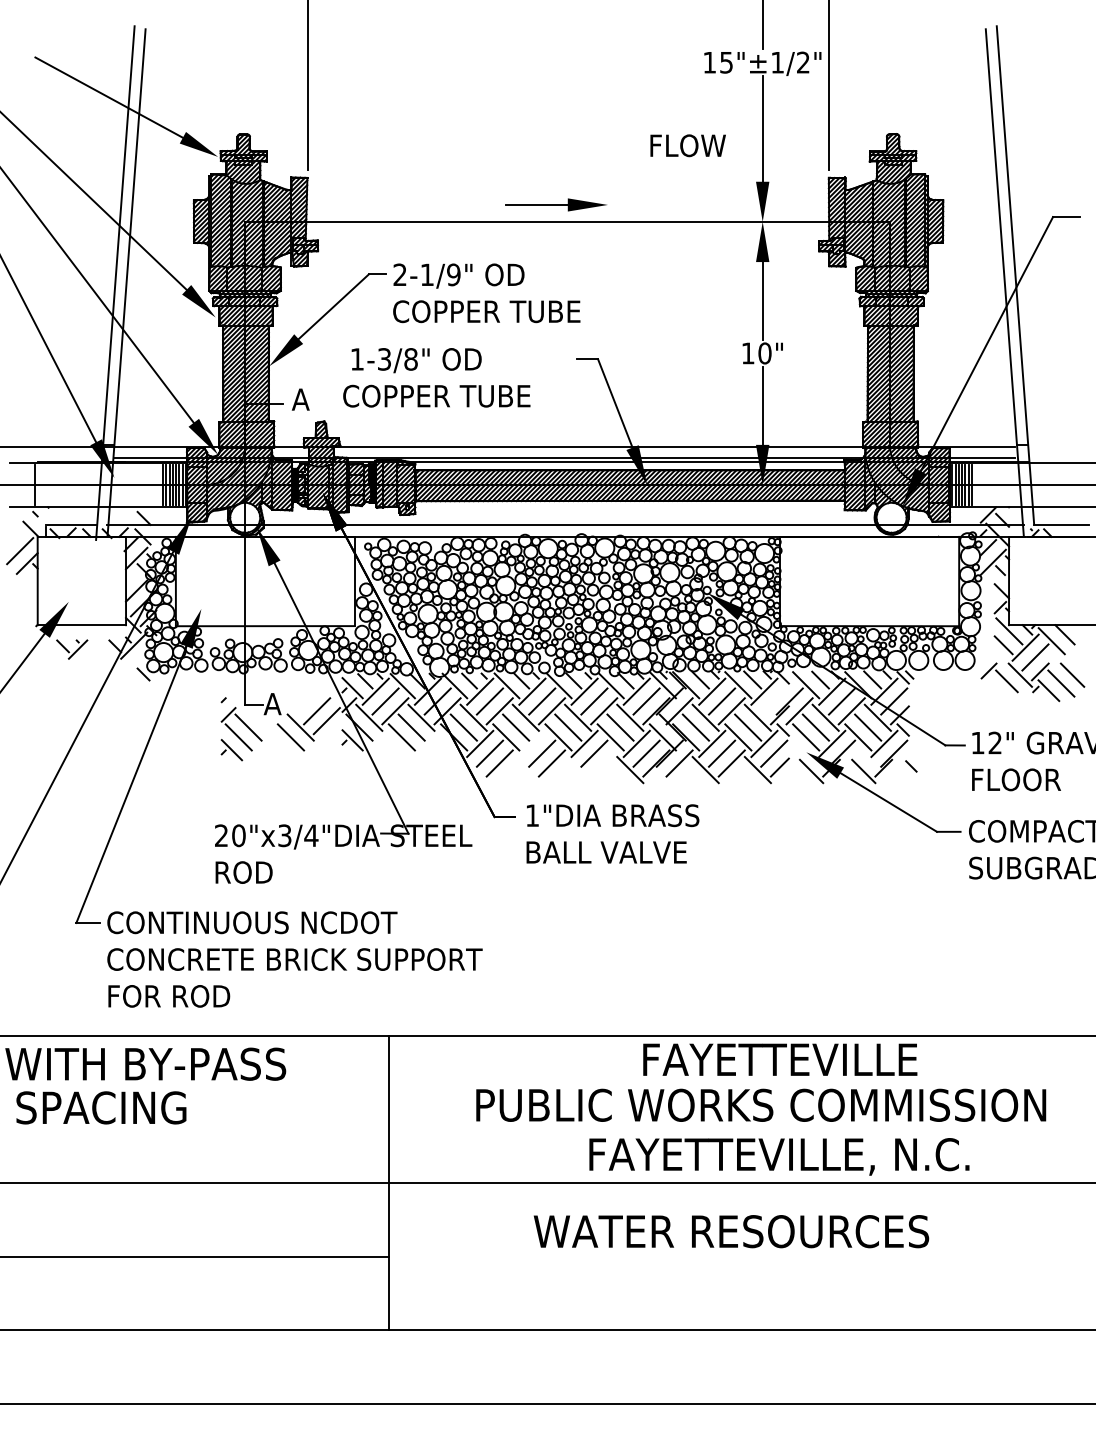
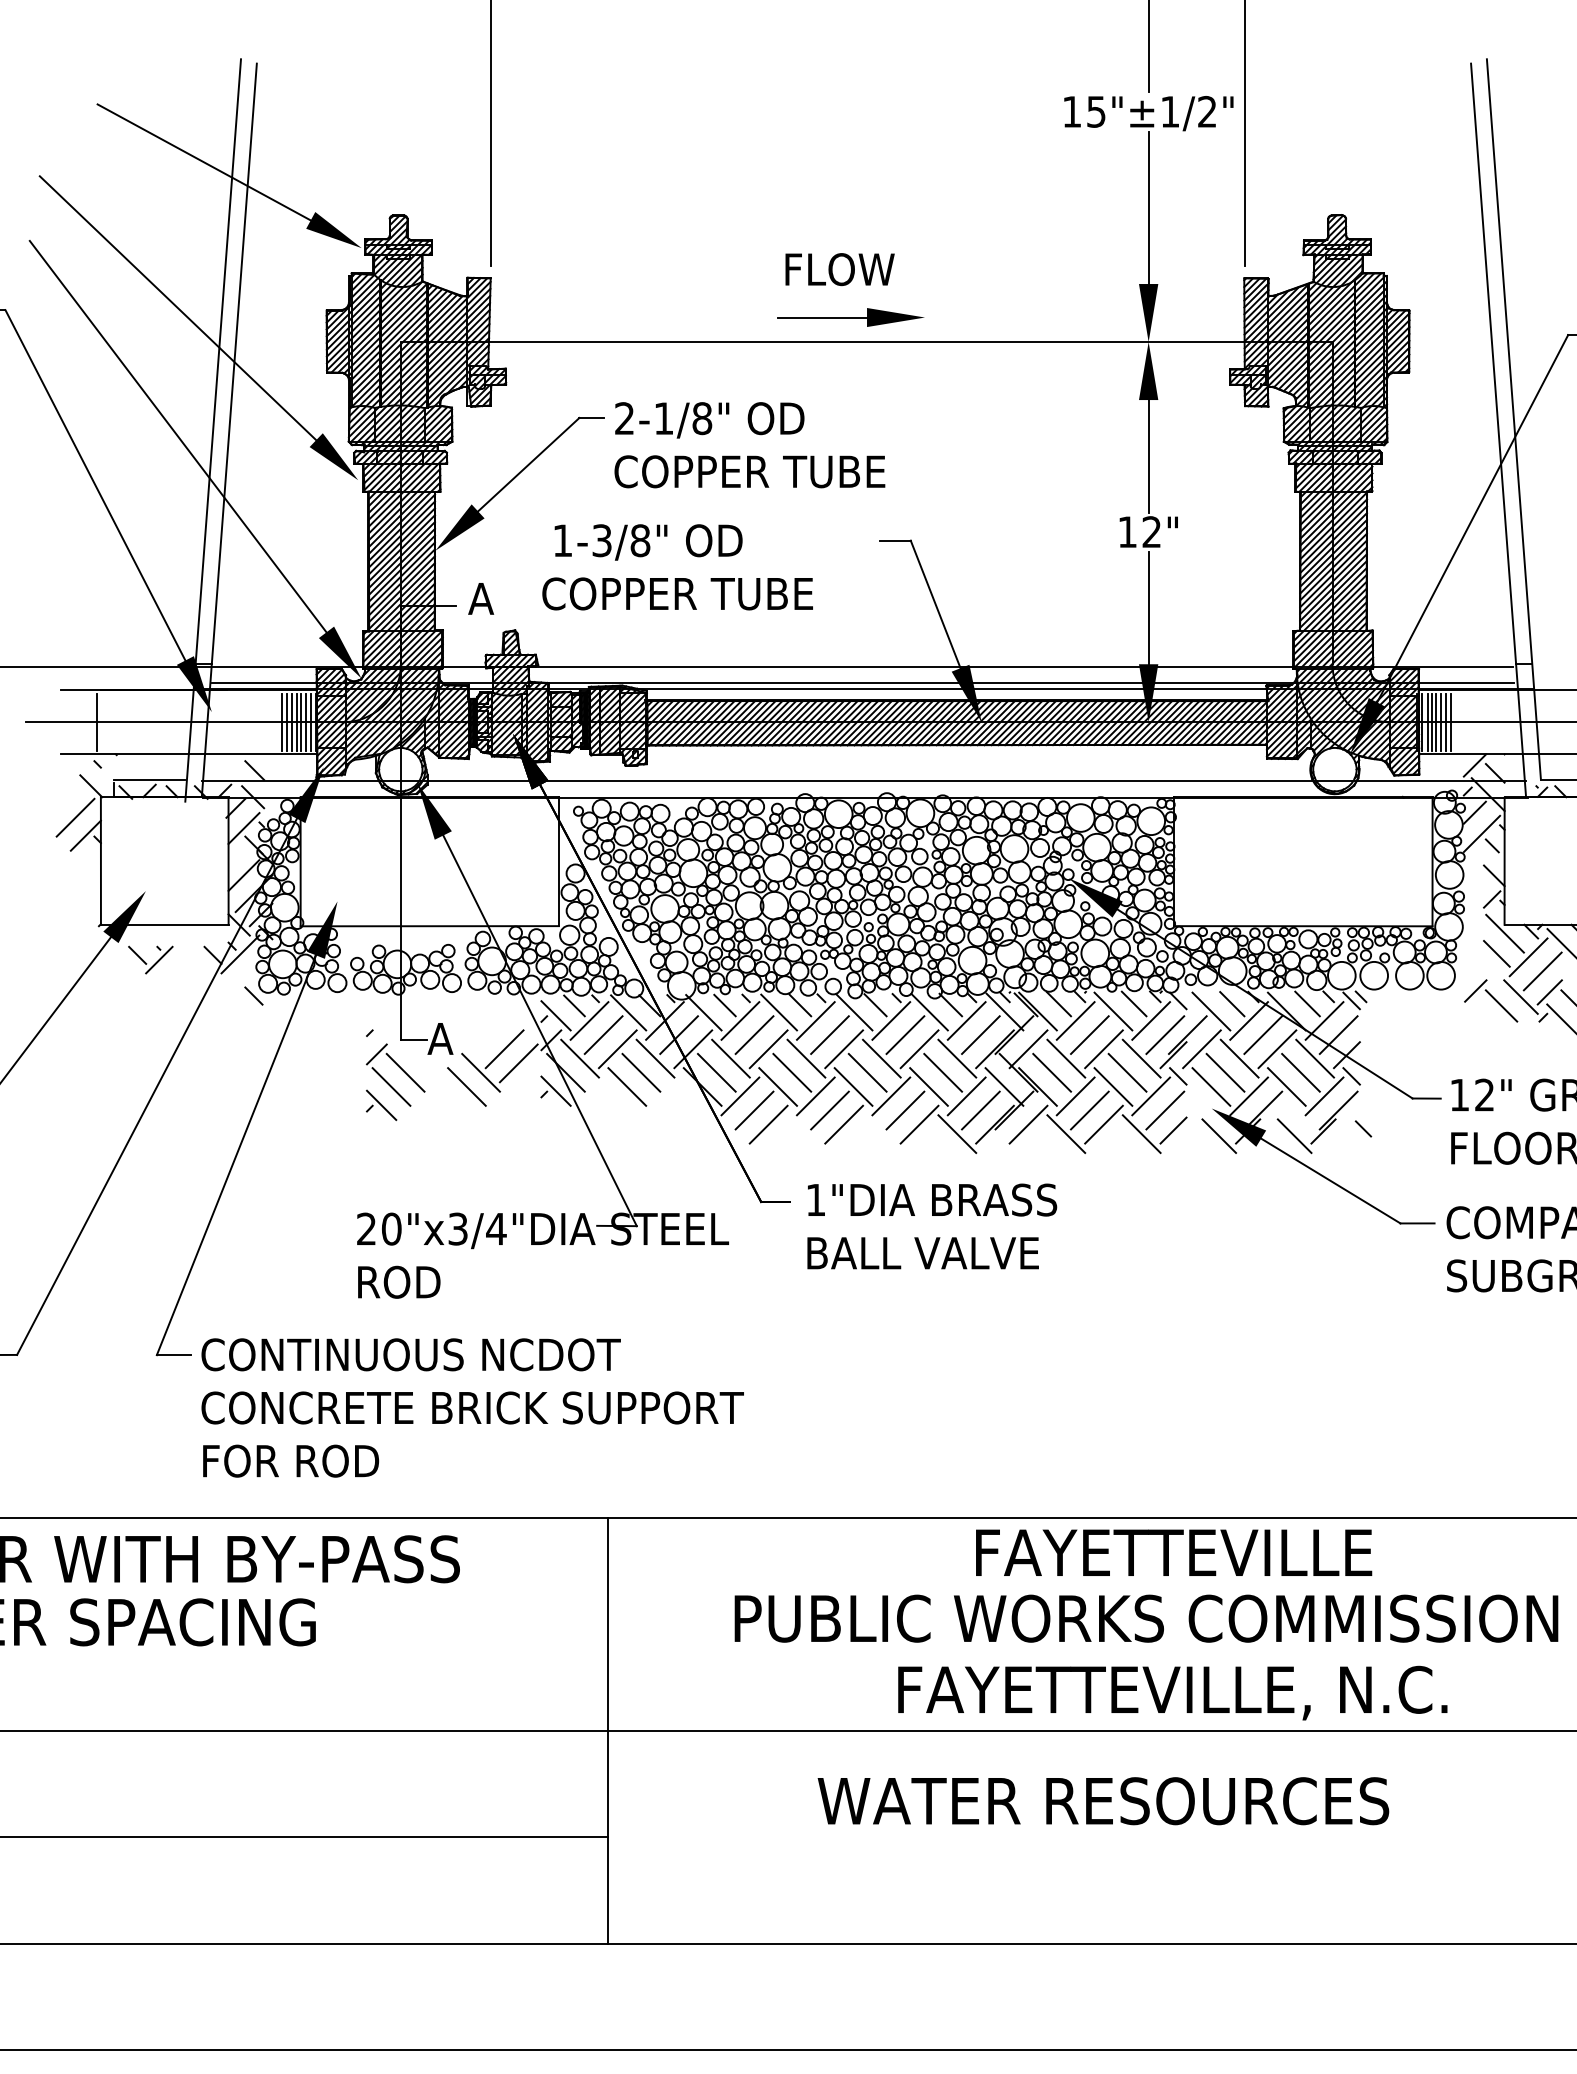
text: (687, 145) -> (839, 269), moved
text: (453, 274) -> (701, 418), 2-1/9" -> 2-1/8"
text: (764, 353) -> (1151, 532), 10" -> 12"
line: (774, 701) -> (1165, 1035), added
line: (532, 743) -> (815, 1095), added
line: (604, 763) -> (920, 1124), added

